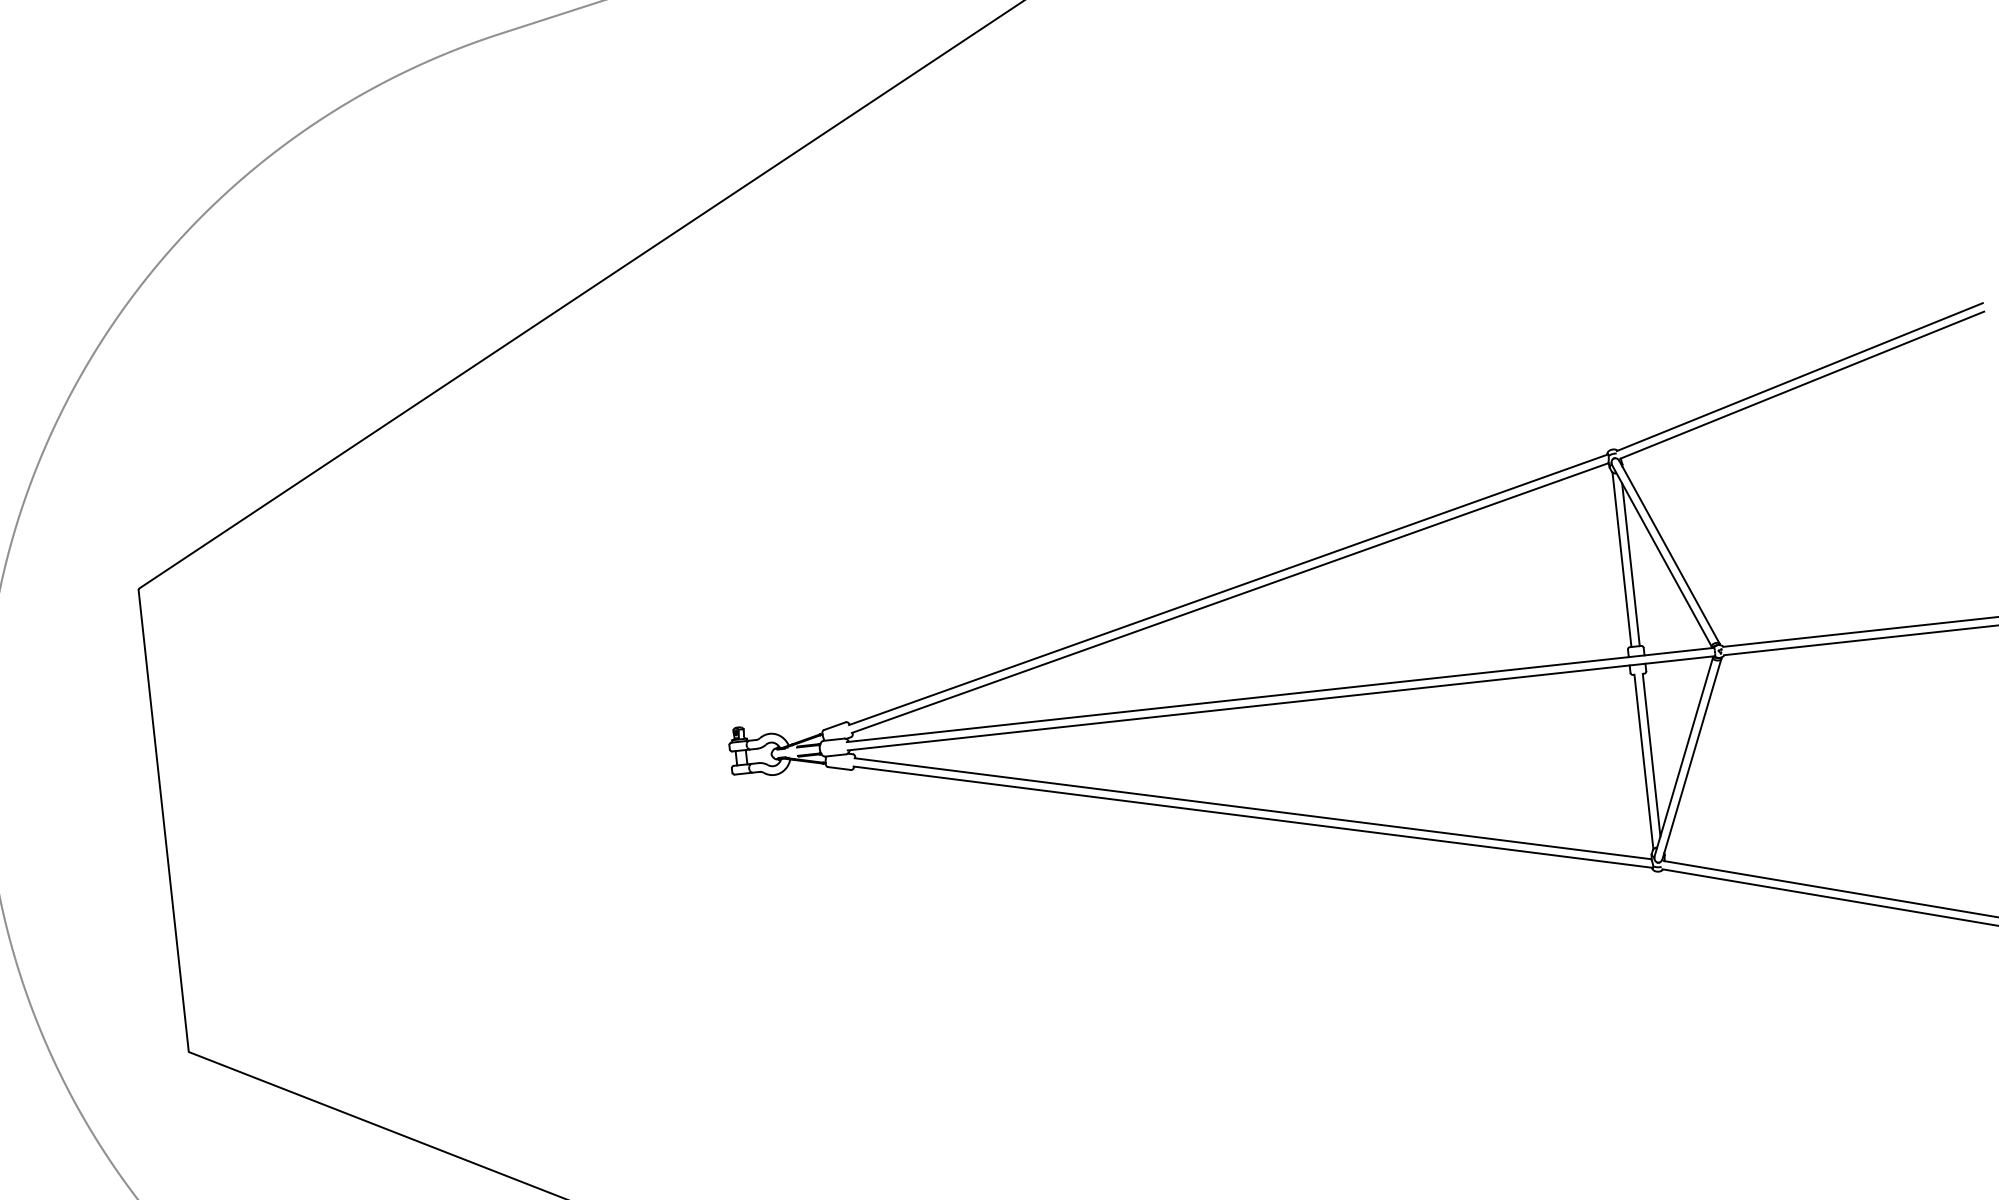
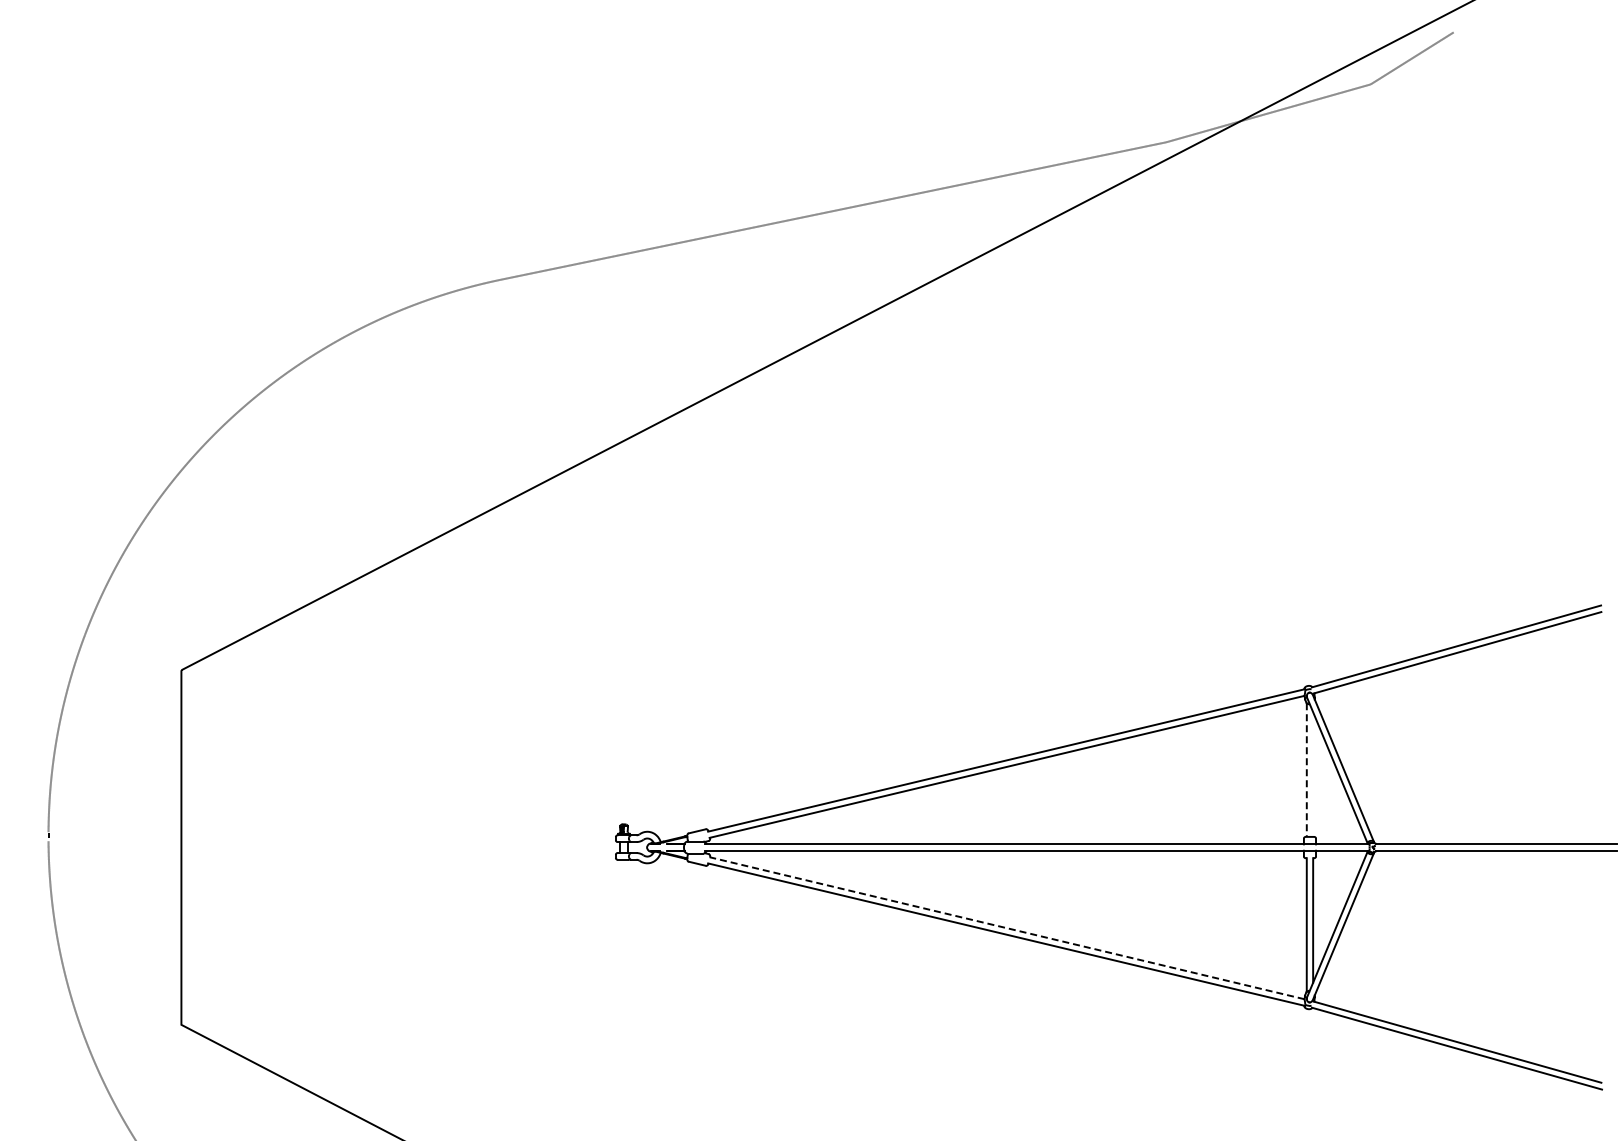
line: (1621, 560) -> (1306, 770), solid -> dashed
line: (1631, 564) -> (1313, 774), removed
line: (1253, 809) -> (1007, 928), solid -> dashed

